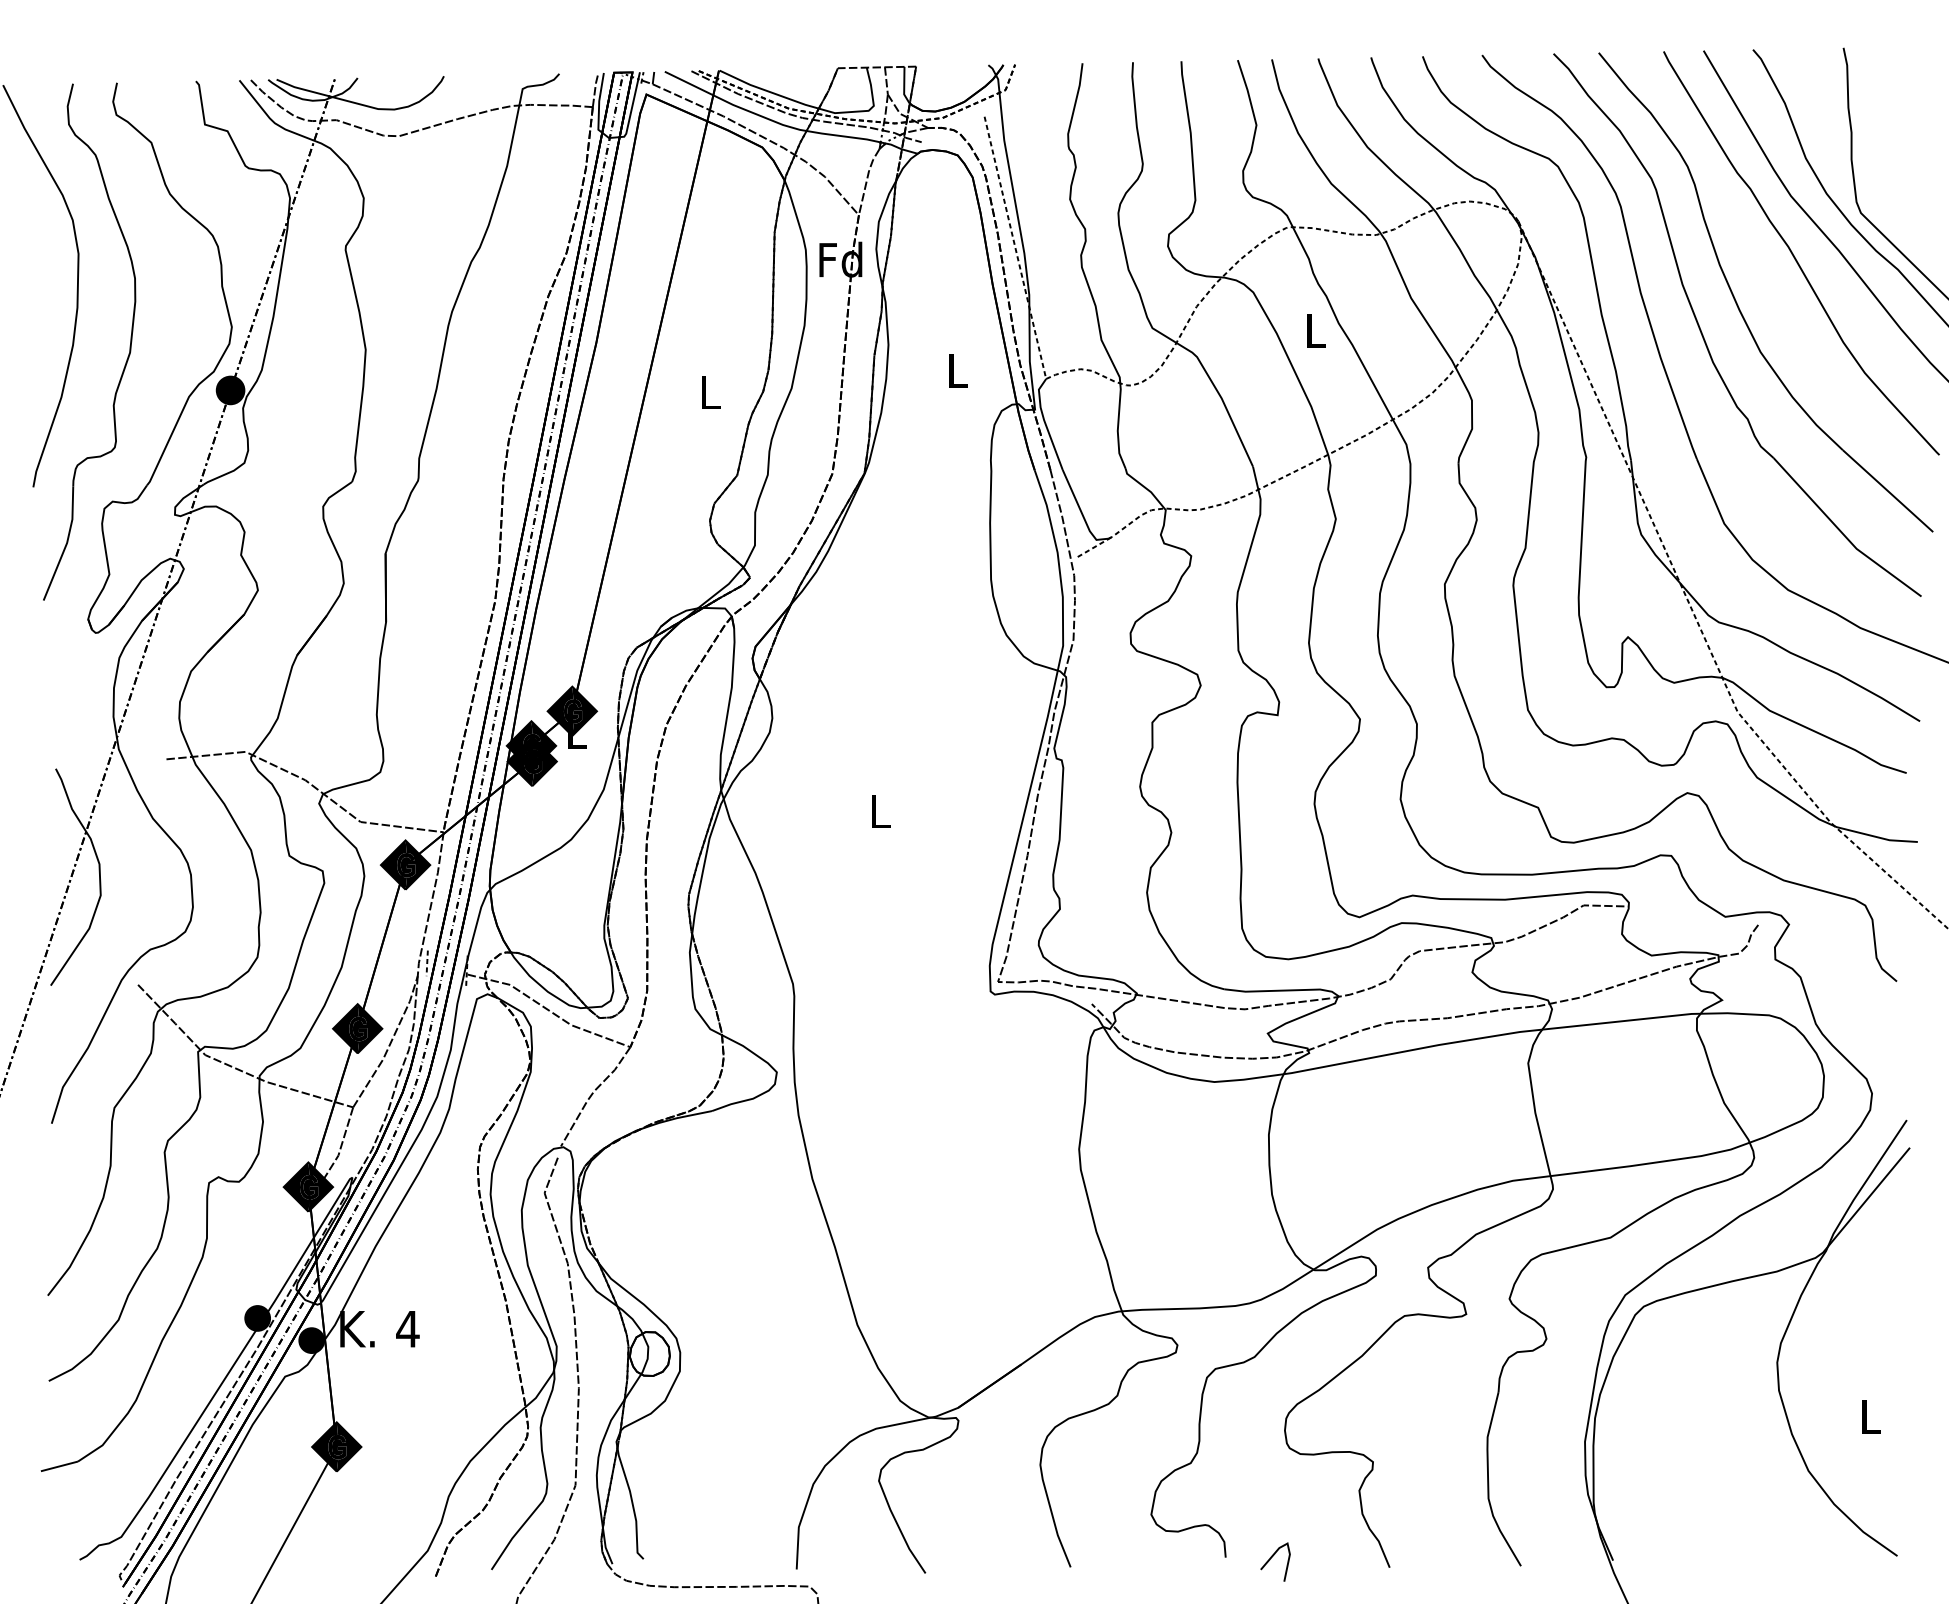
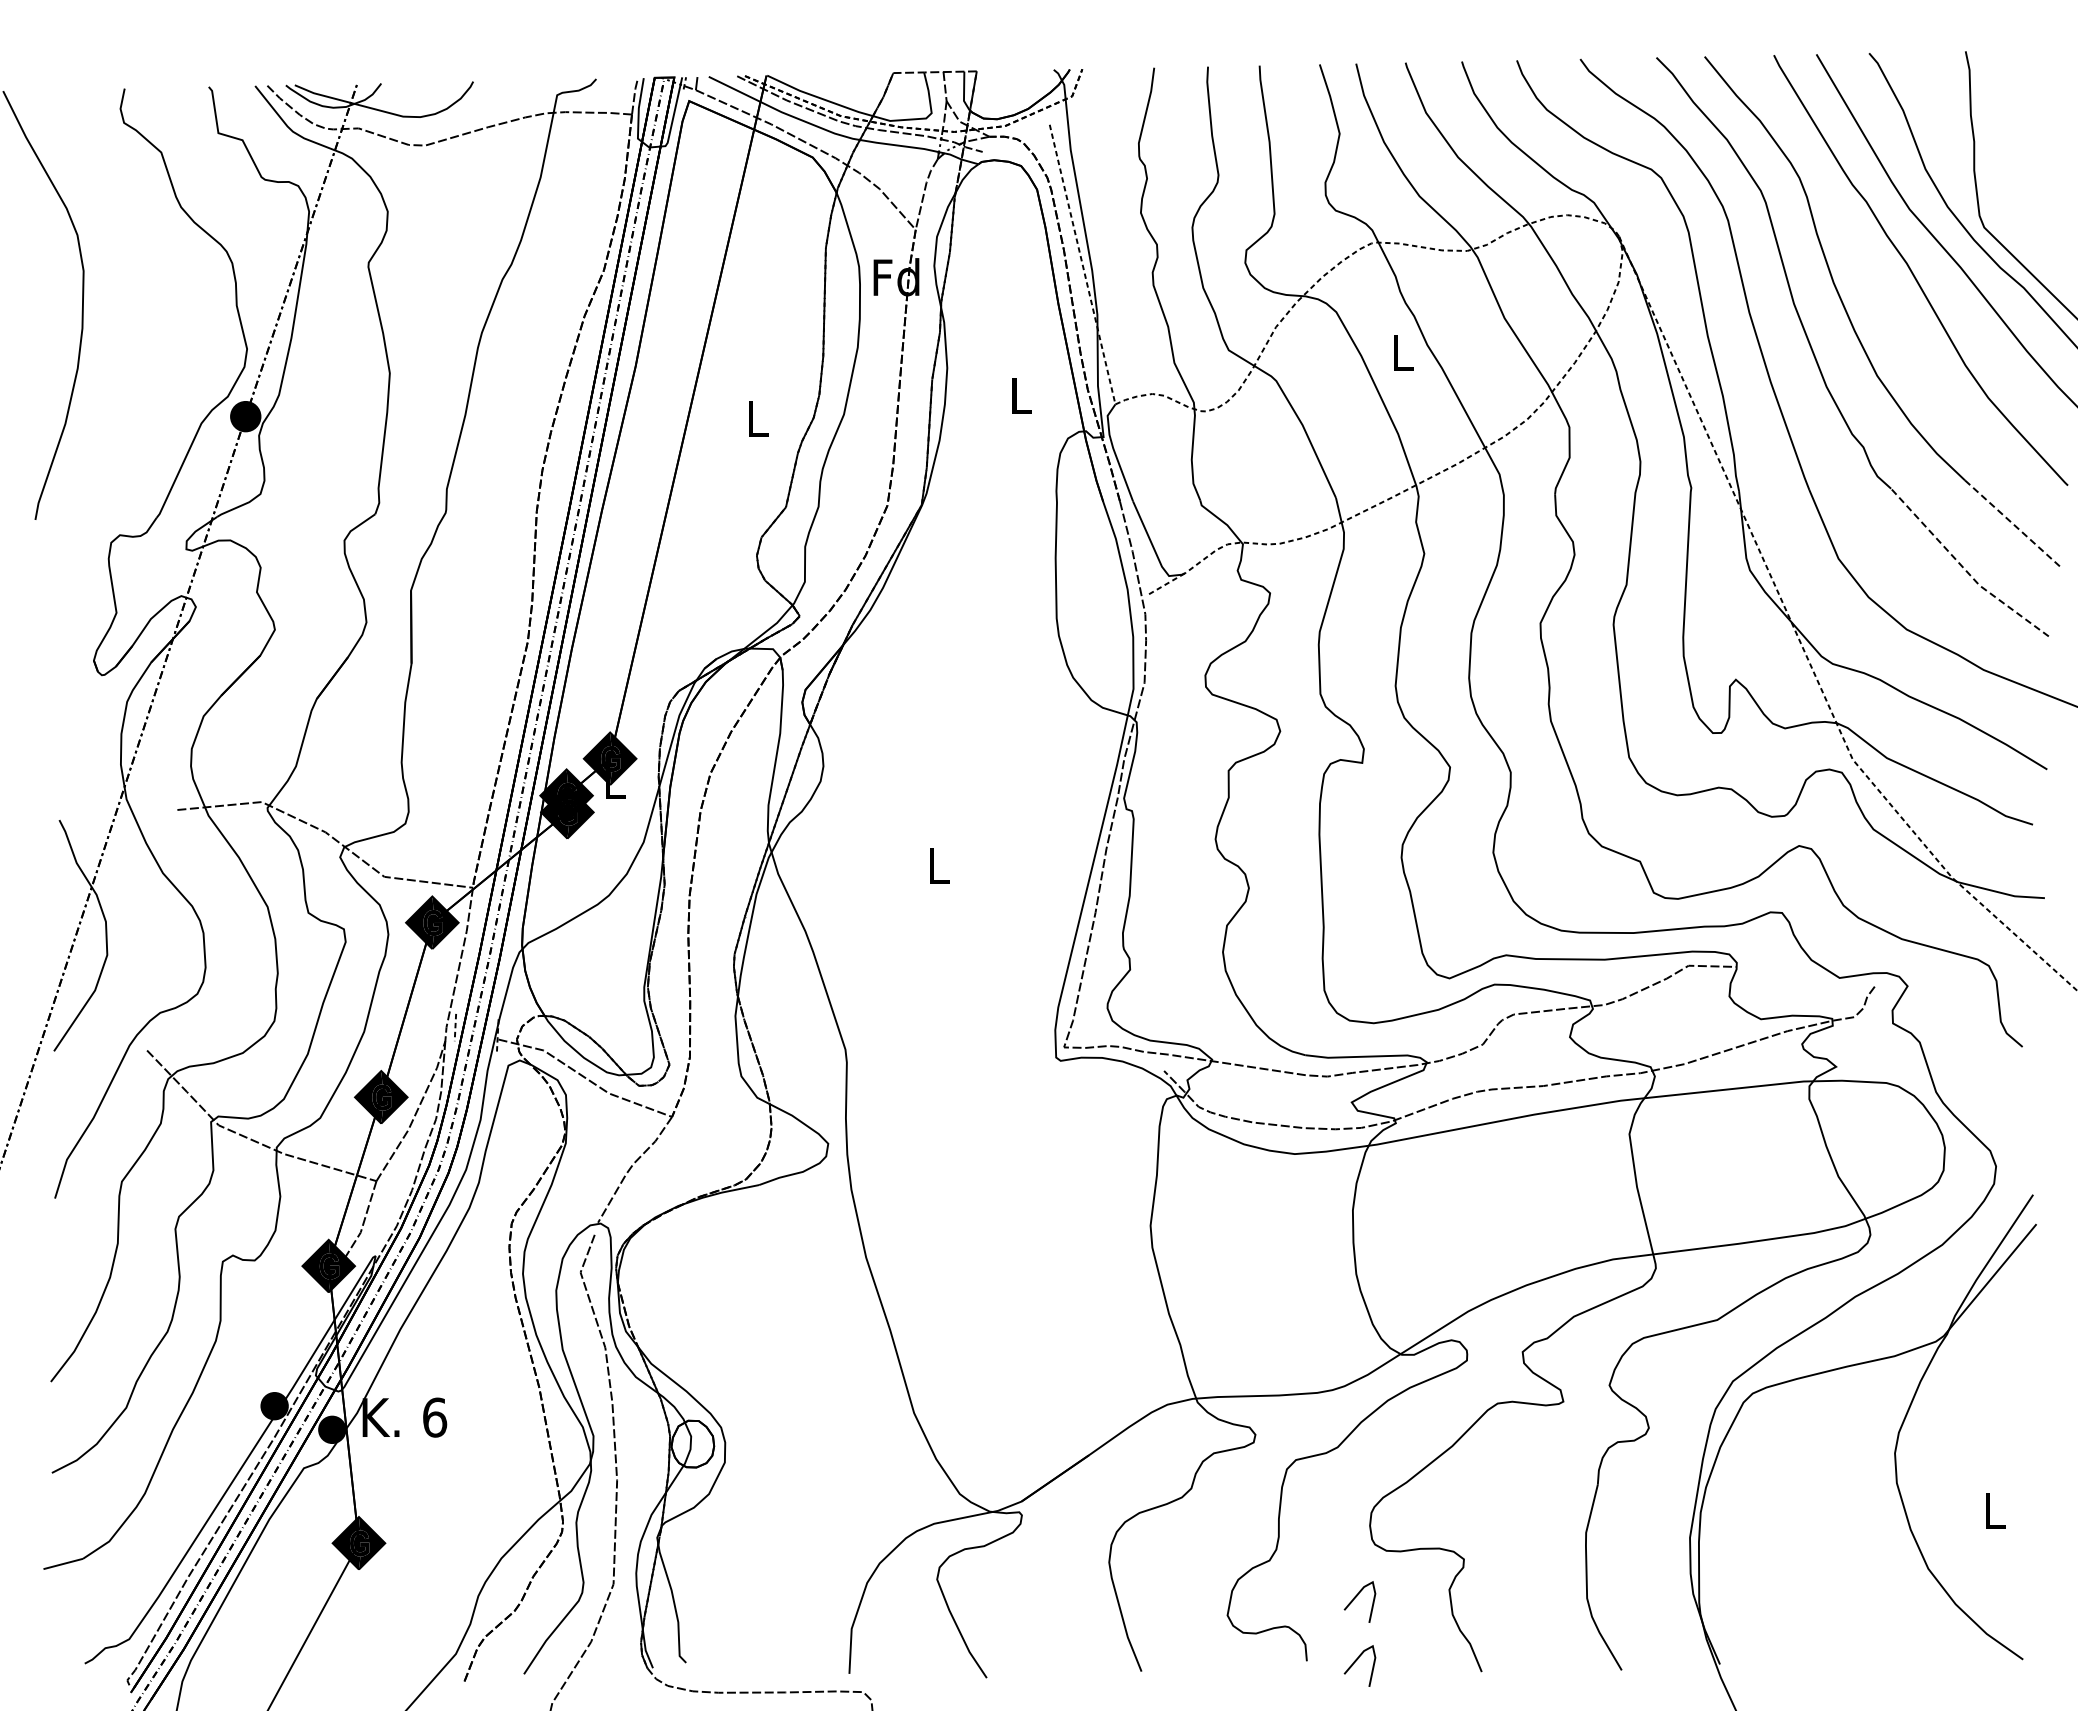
part: (130, 341) -> (138, 364), removed
line: (1888, 491) -> (2013, 524), solid -> dashed
line: (1842, 532) -> (1964, 568), solid -> dashed
text: (407, 1329) -> (434, 1417), 4 -> 6
line: (1272, 1497) -> (1356, 1597), added

